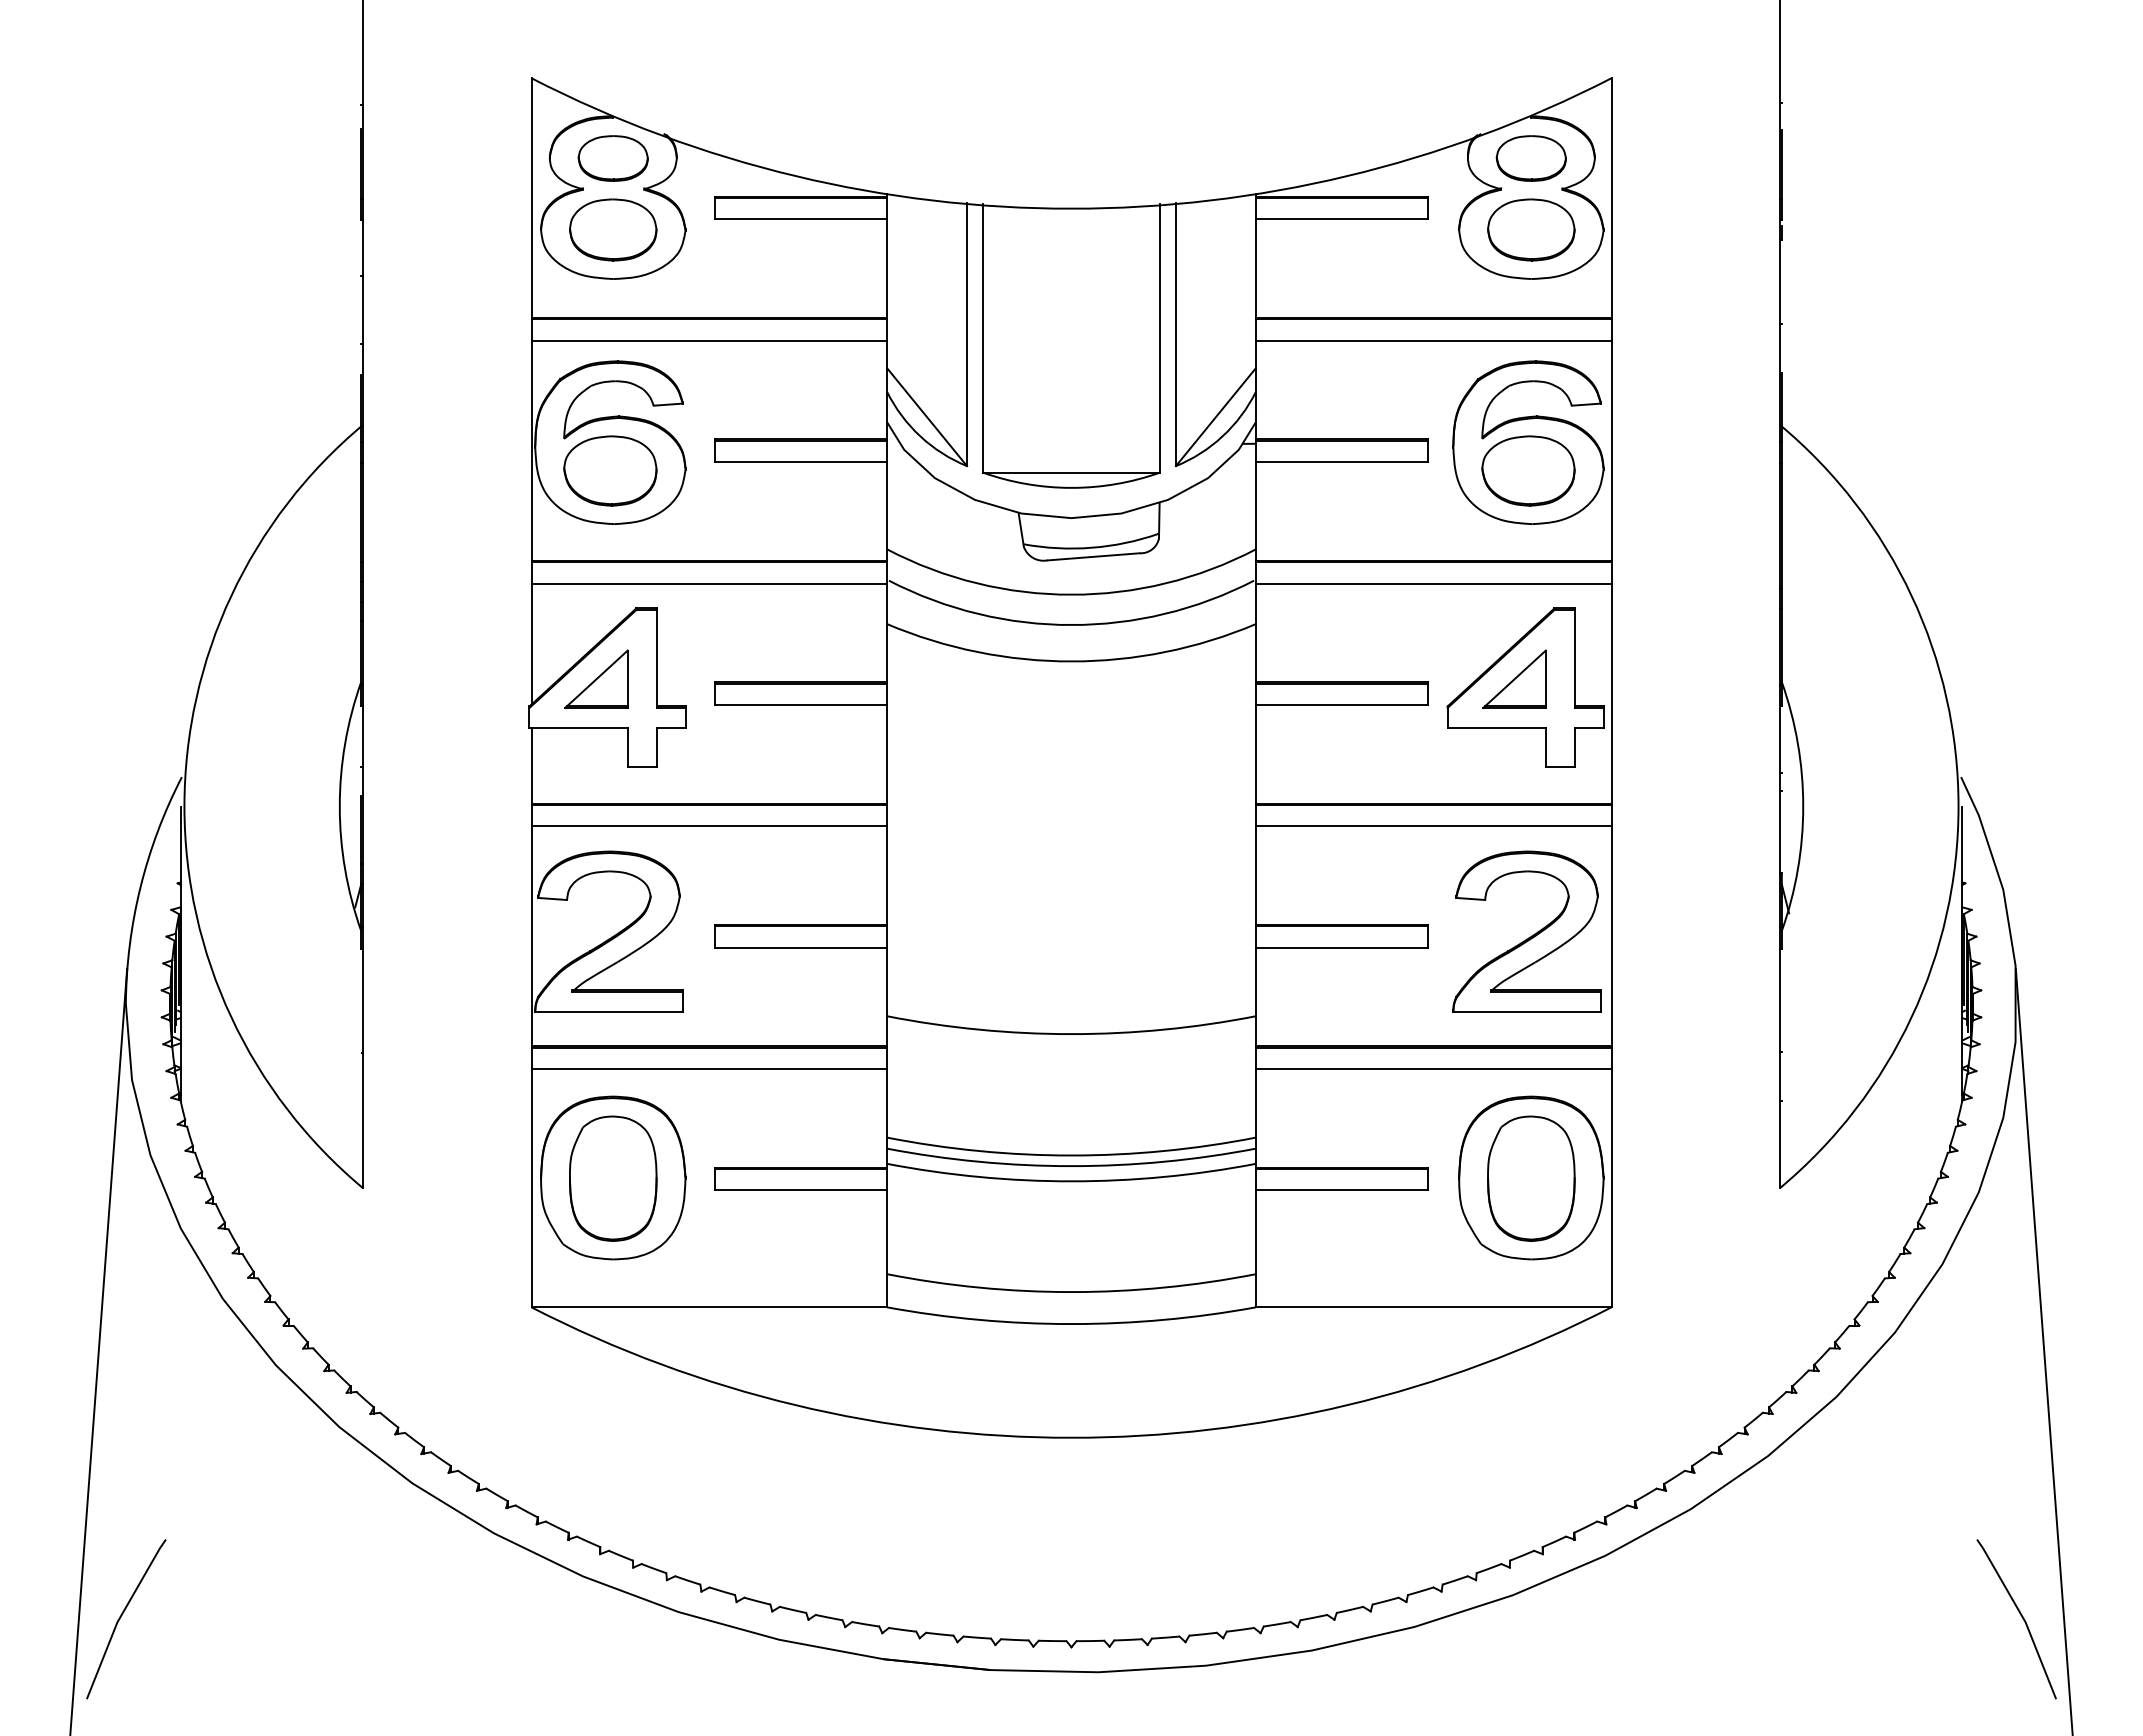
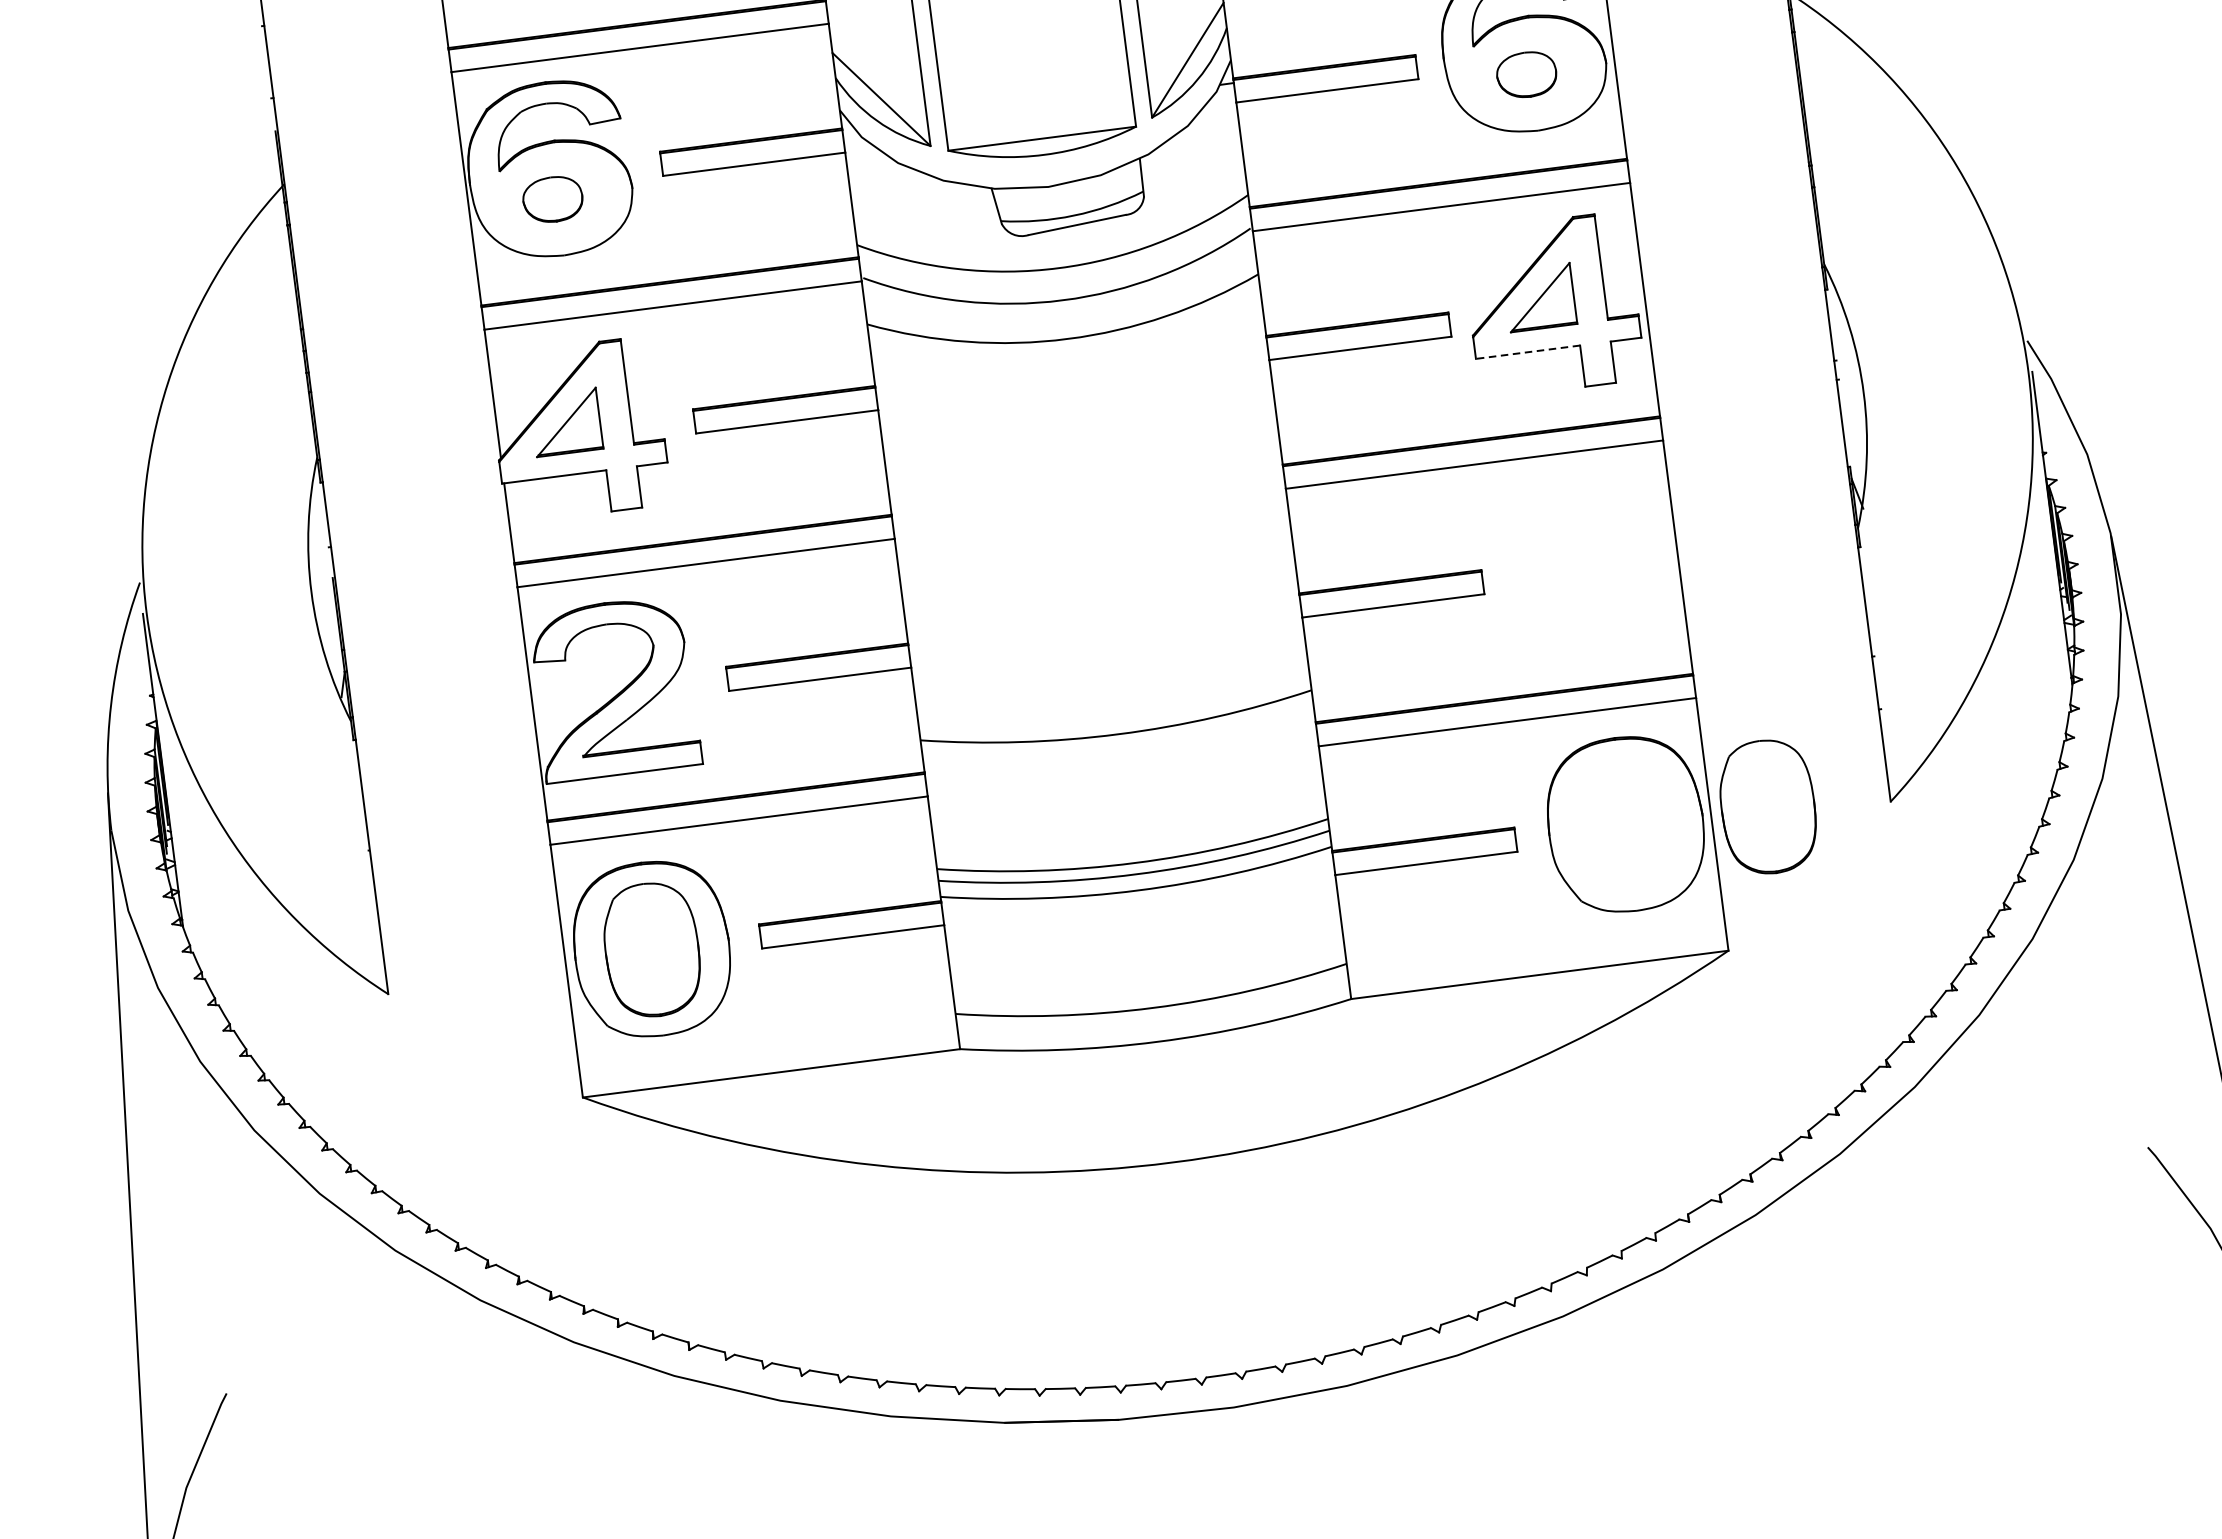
part: (610, 470) -> (552, 199), size x0.6
part: (1528, 470) -> (1526, 74), size x0.6
line: (1496, 728) -> (1527, 352), solid -> dashed
part: (1528, 937) -> (1590, 569), removed
part: (1531, 1178) -> (1768, 806), moved

